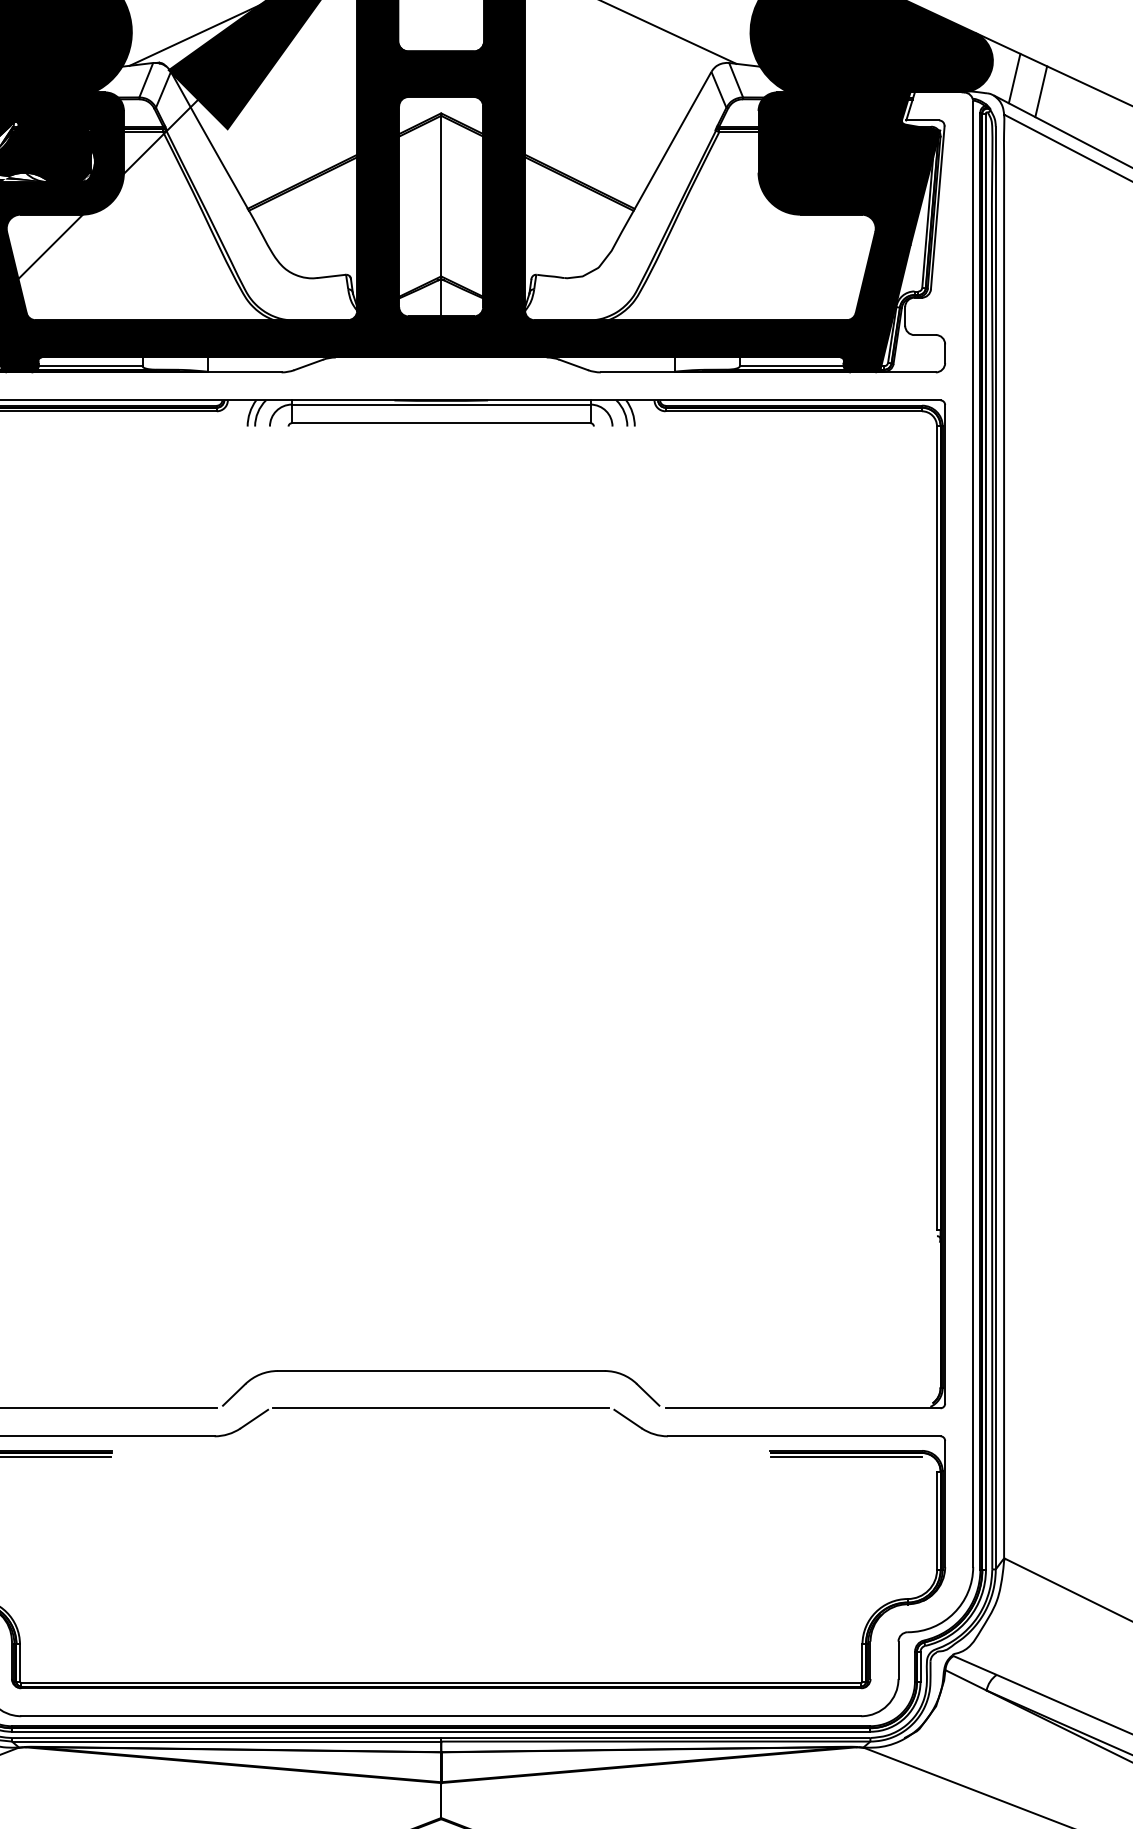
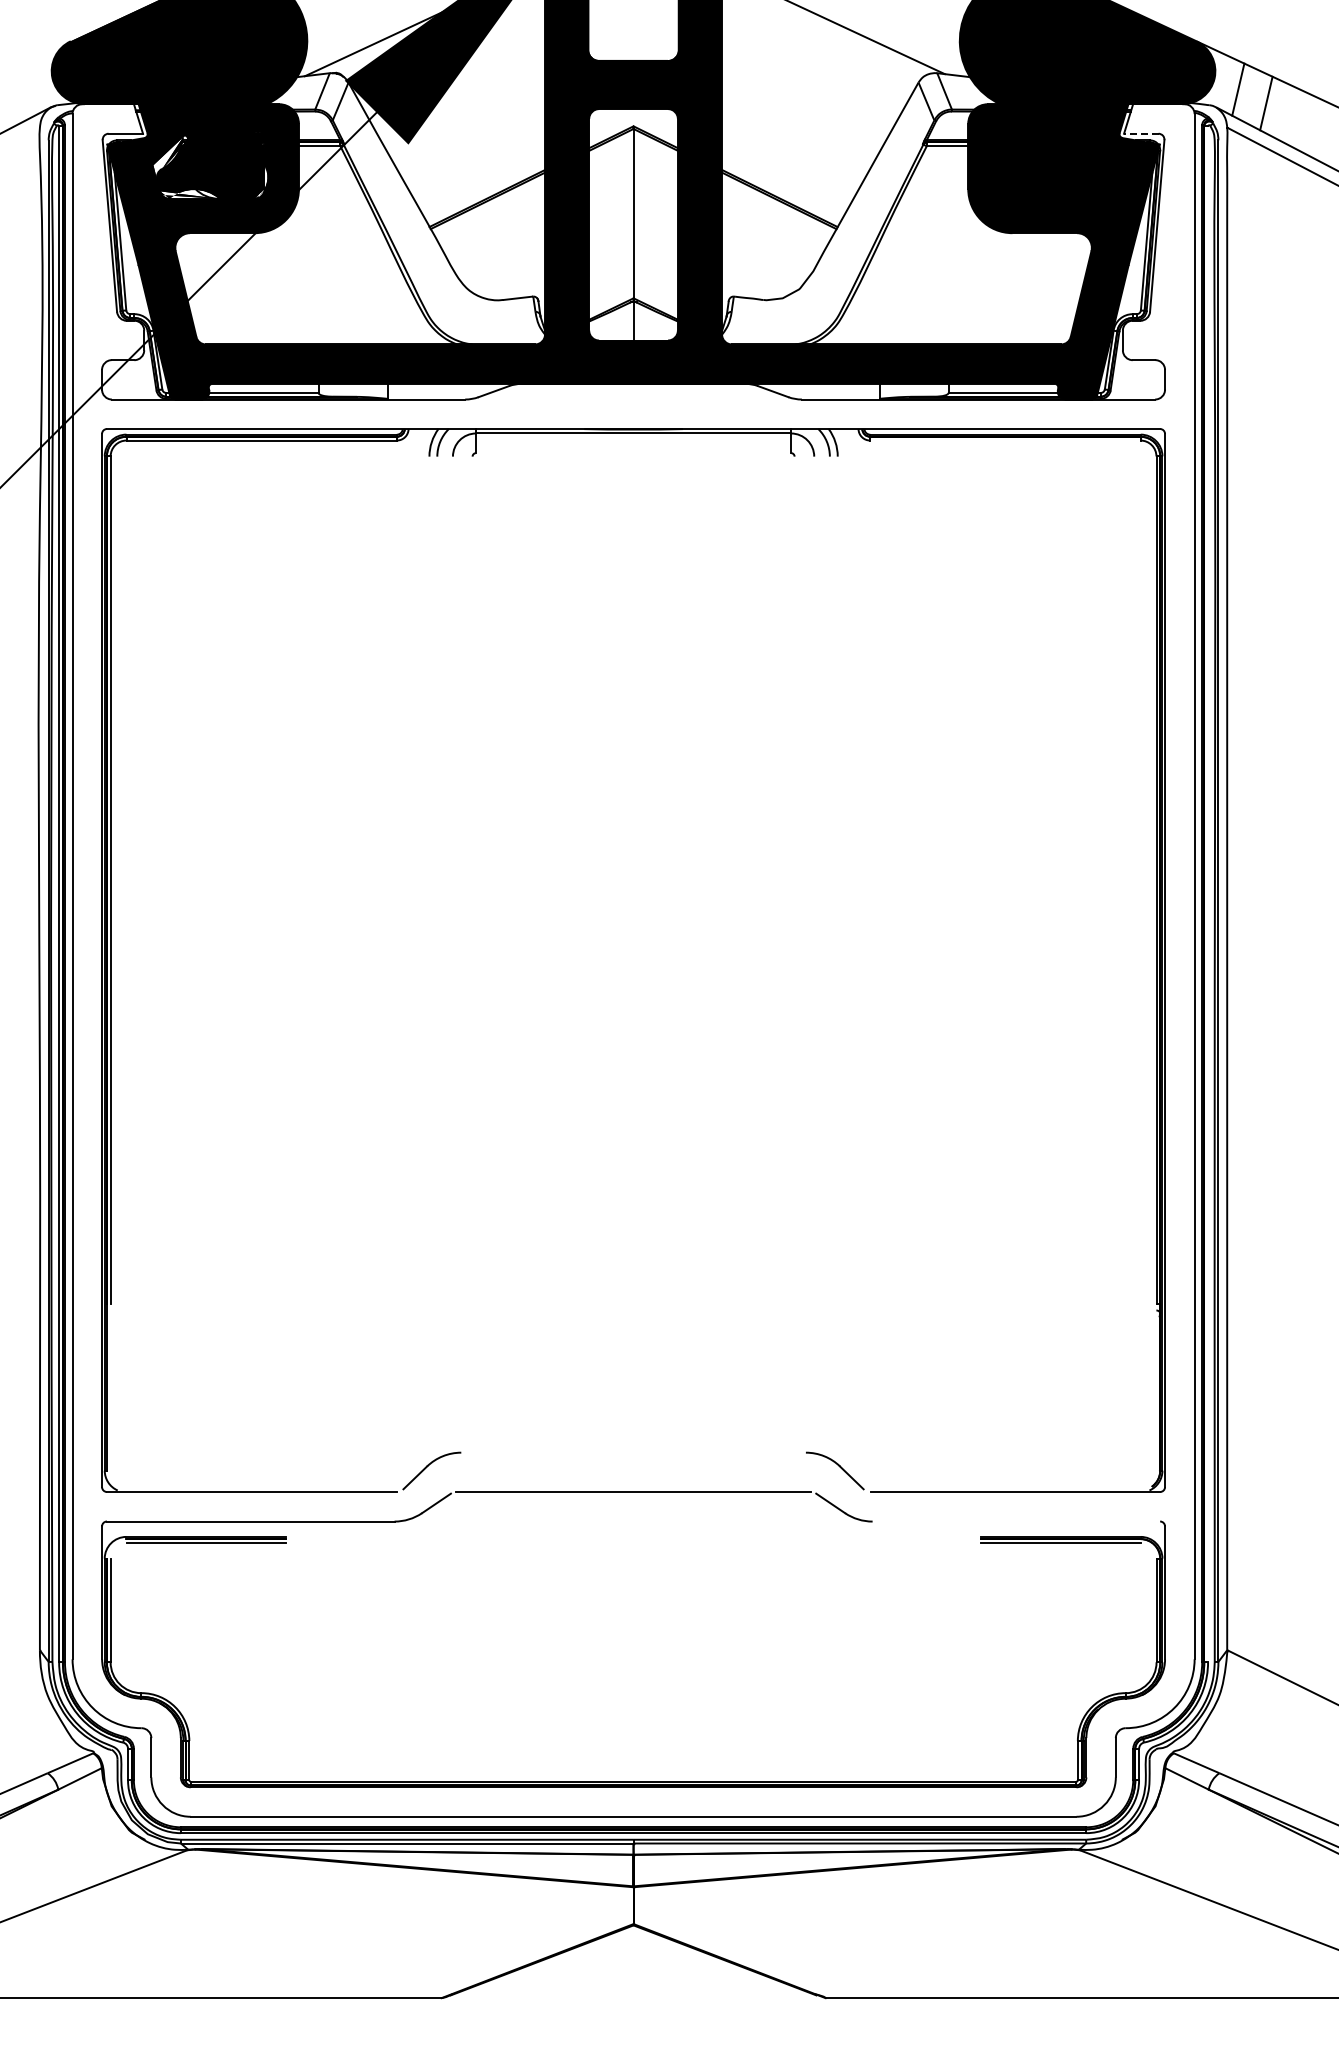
line: (921, 120) -> (1140, 133), solid -> dashed
line: (793, 411) -> (1005, 440), removed
line: (441, 423) -> (633, 453), removed
line: (986, 841) -> (1208, 894), removed
line: (441, 1370) -> (633, 1452), removed
line: (804, 1436) -> (1016, 1521), removed

